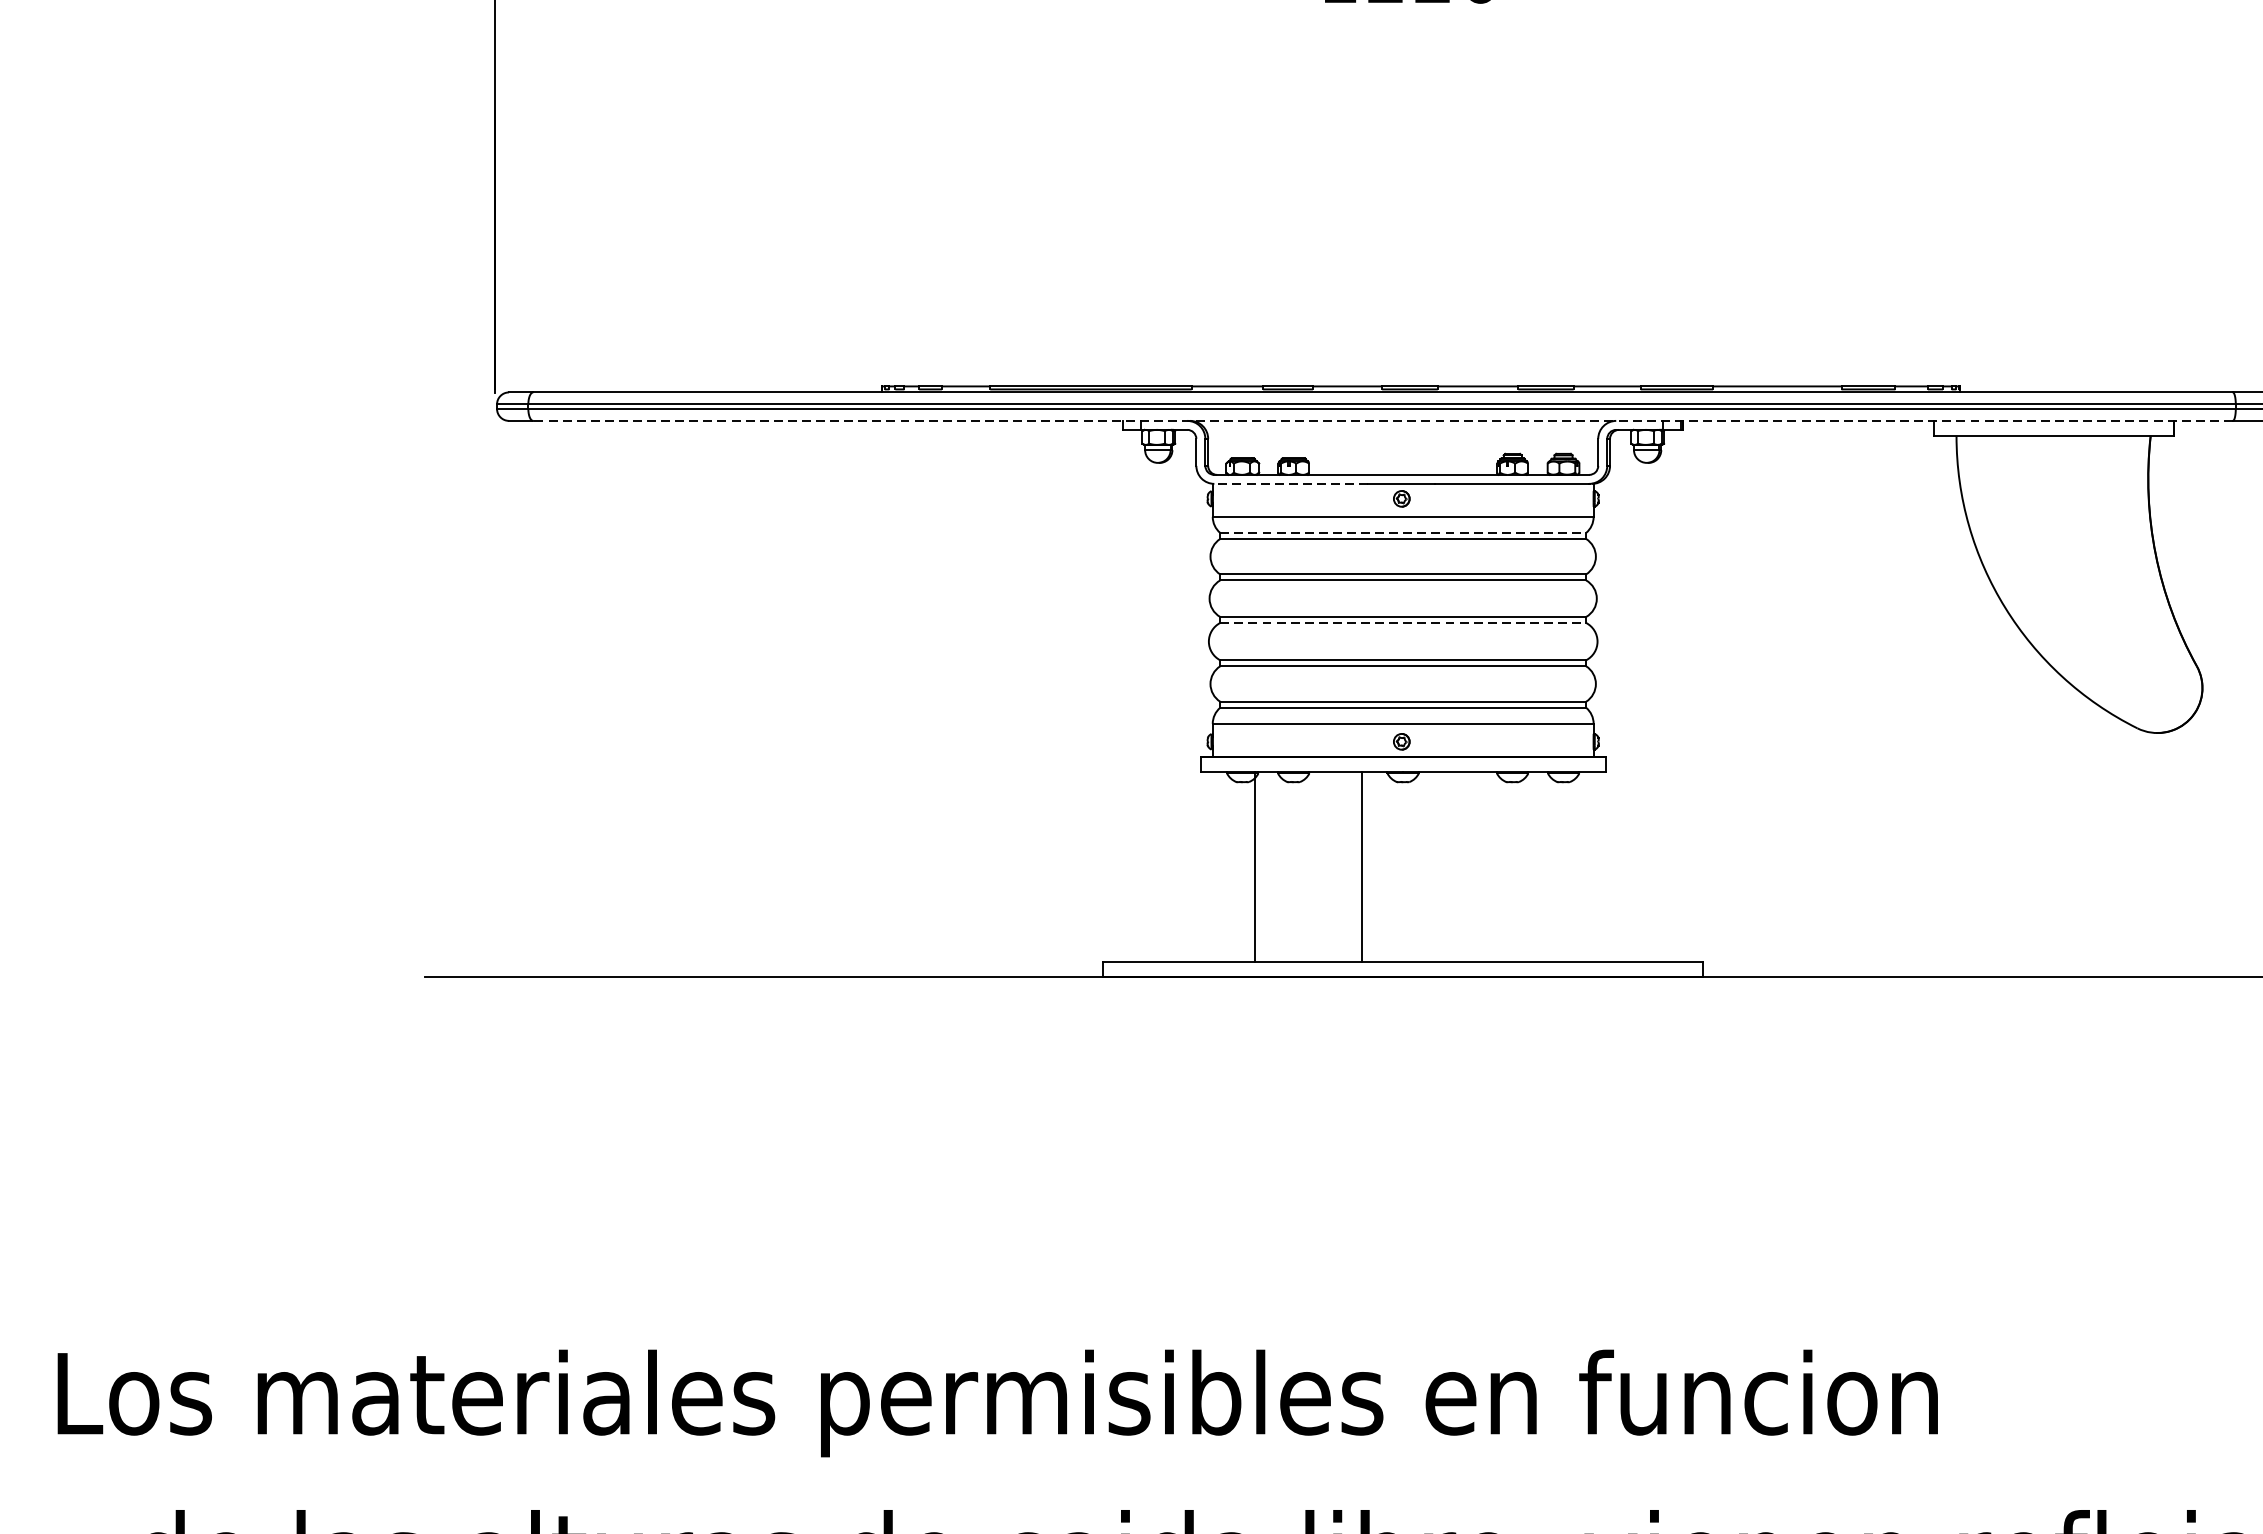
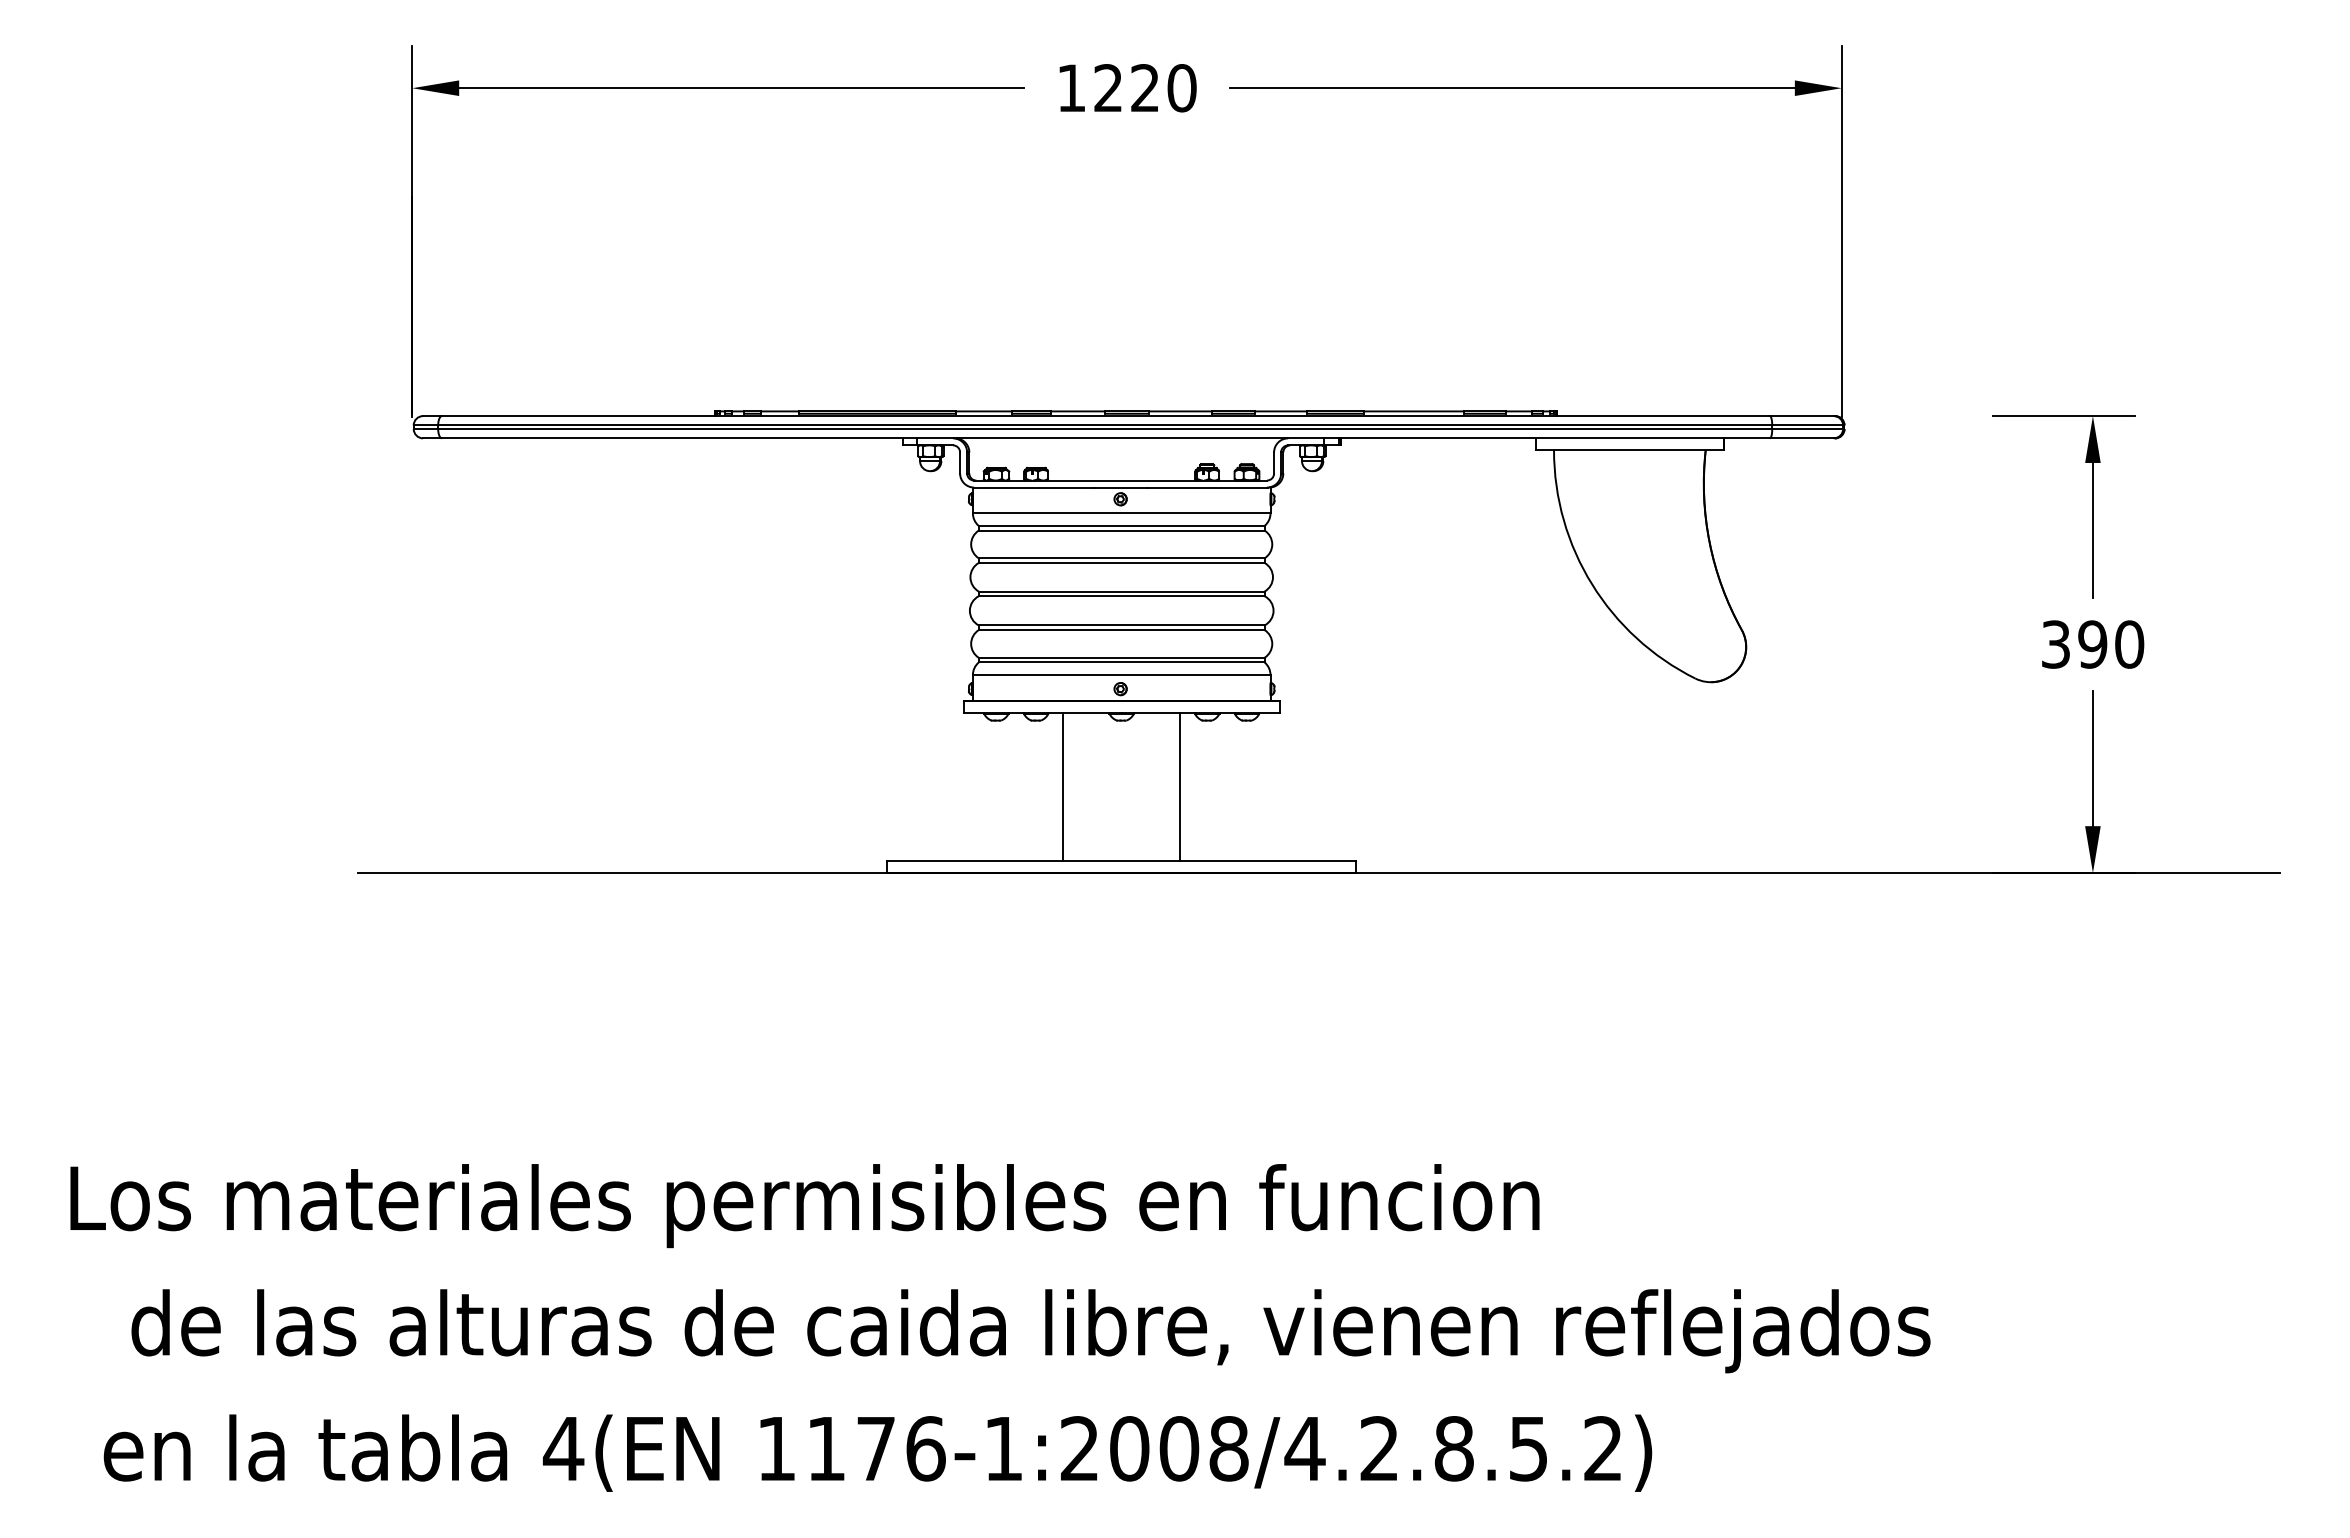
line: (1382, 421) -> (1105, 438), dashed -> solid
line: (1290, 483) -> (1033, 487), dashed -> solid
line: (1402, 532) -> (1121, 525), dashed -> solid
line: (1402, 623) -> (1121, 596), dashed -> solid
line: (1255, 866) -> (1063, 786), moved
line: (1361, 866) -> (1180, 786), moved

